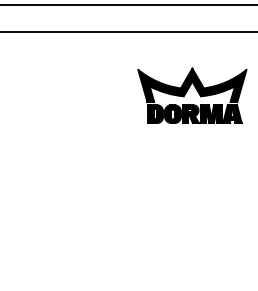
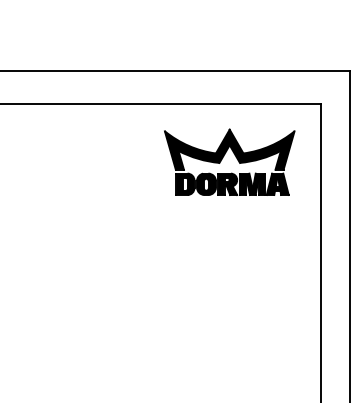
part: (187, 92) -> (223, 158), moved

